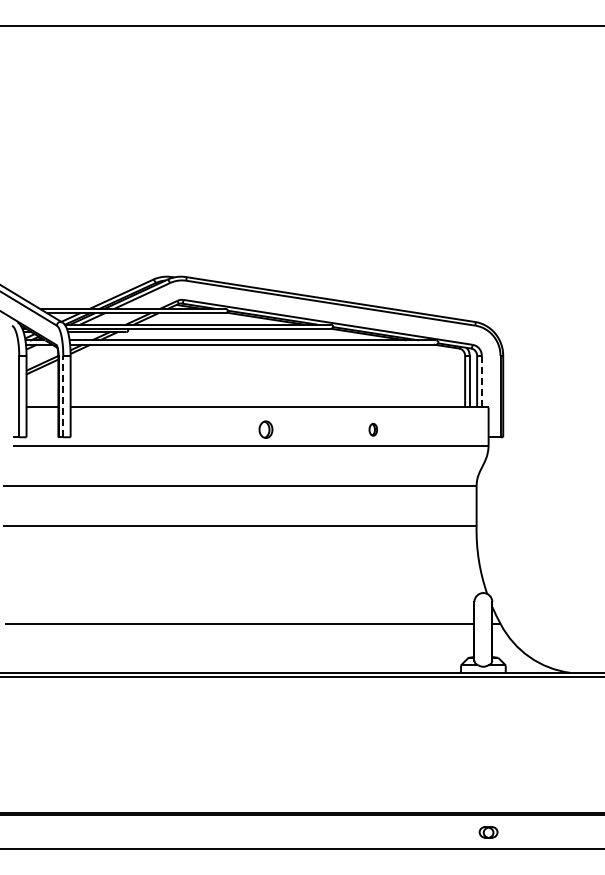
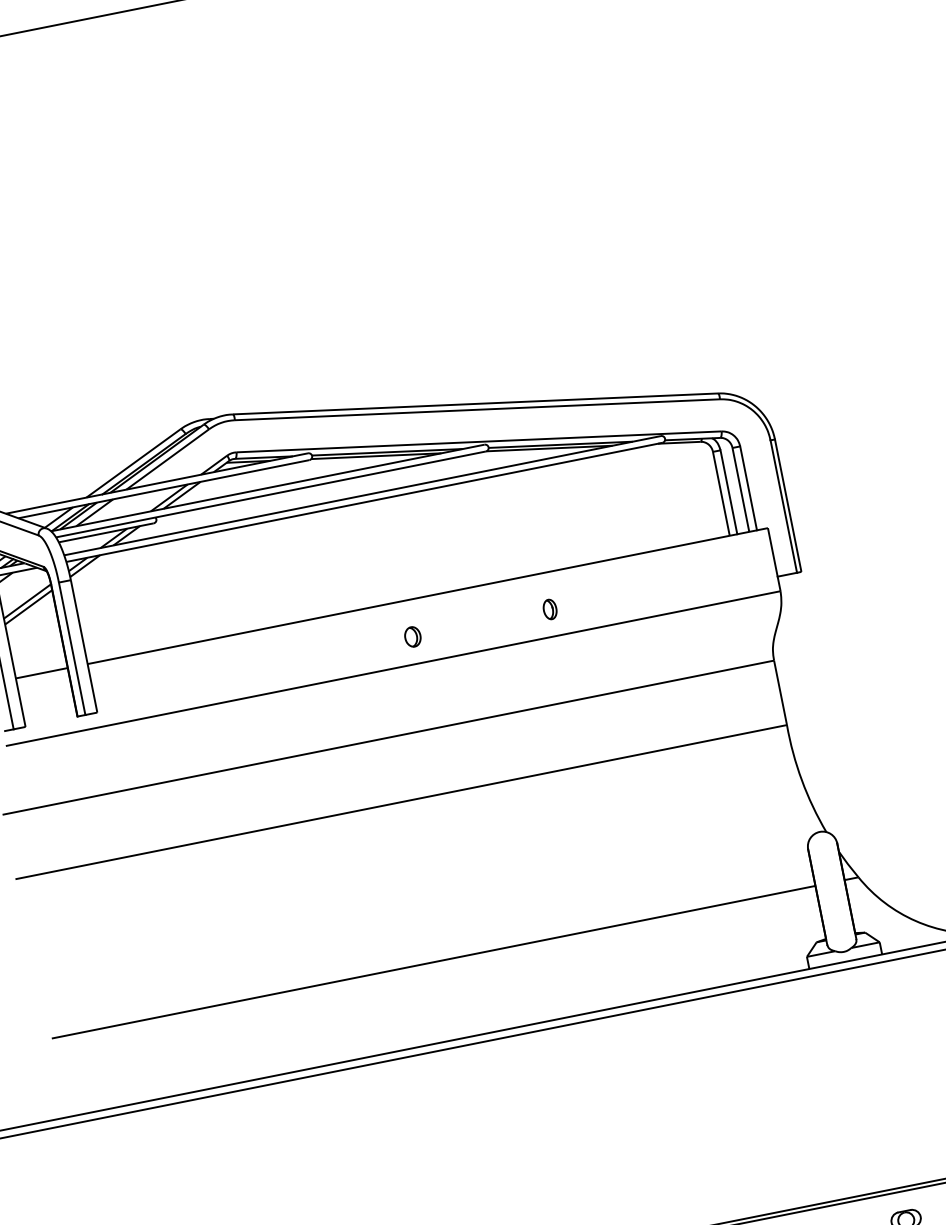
line: (481, 381) -> (747, 488), dashed -> solid
line: (63, 396) -> (72, 648), dashed -> solid
part: (265, 429) -> (411, 636), size x0.71
part: (372, 429) -> (548, 609), moved

